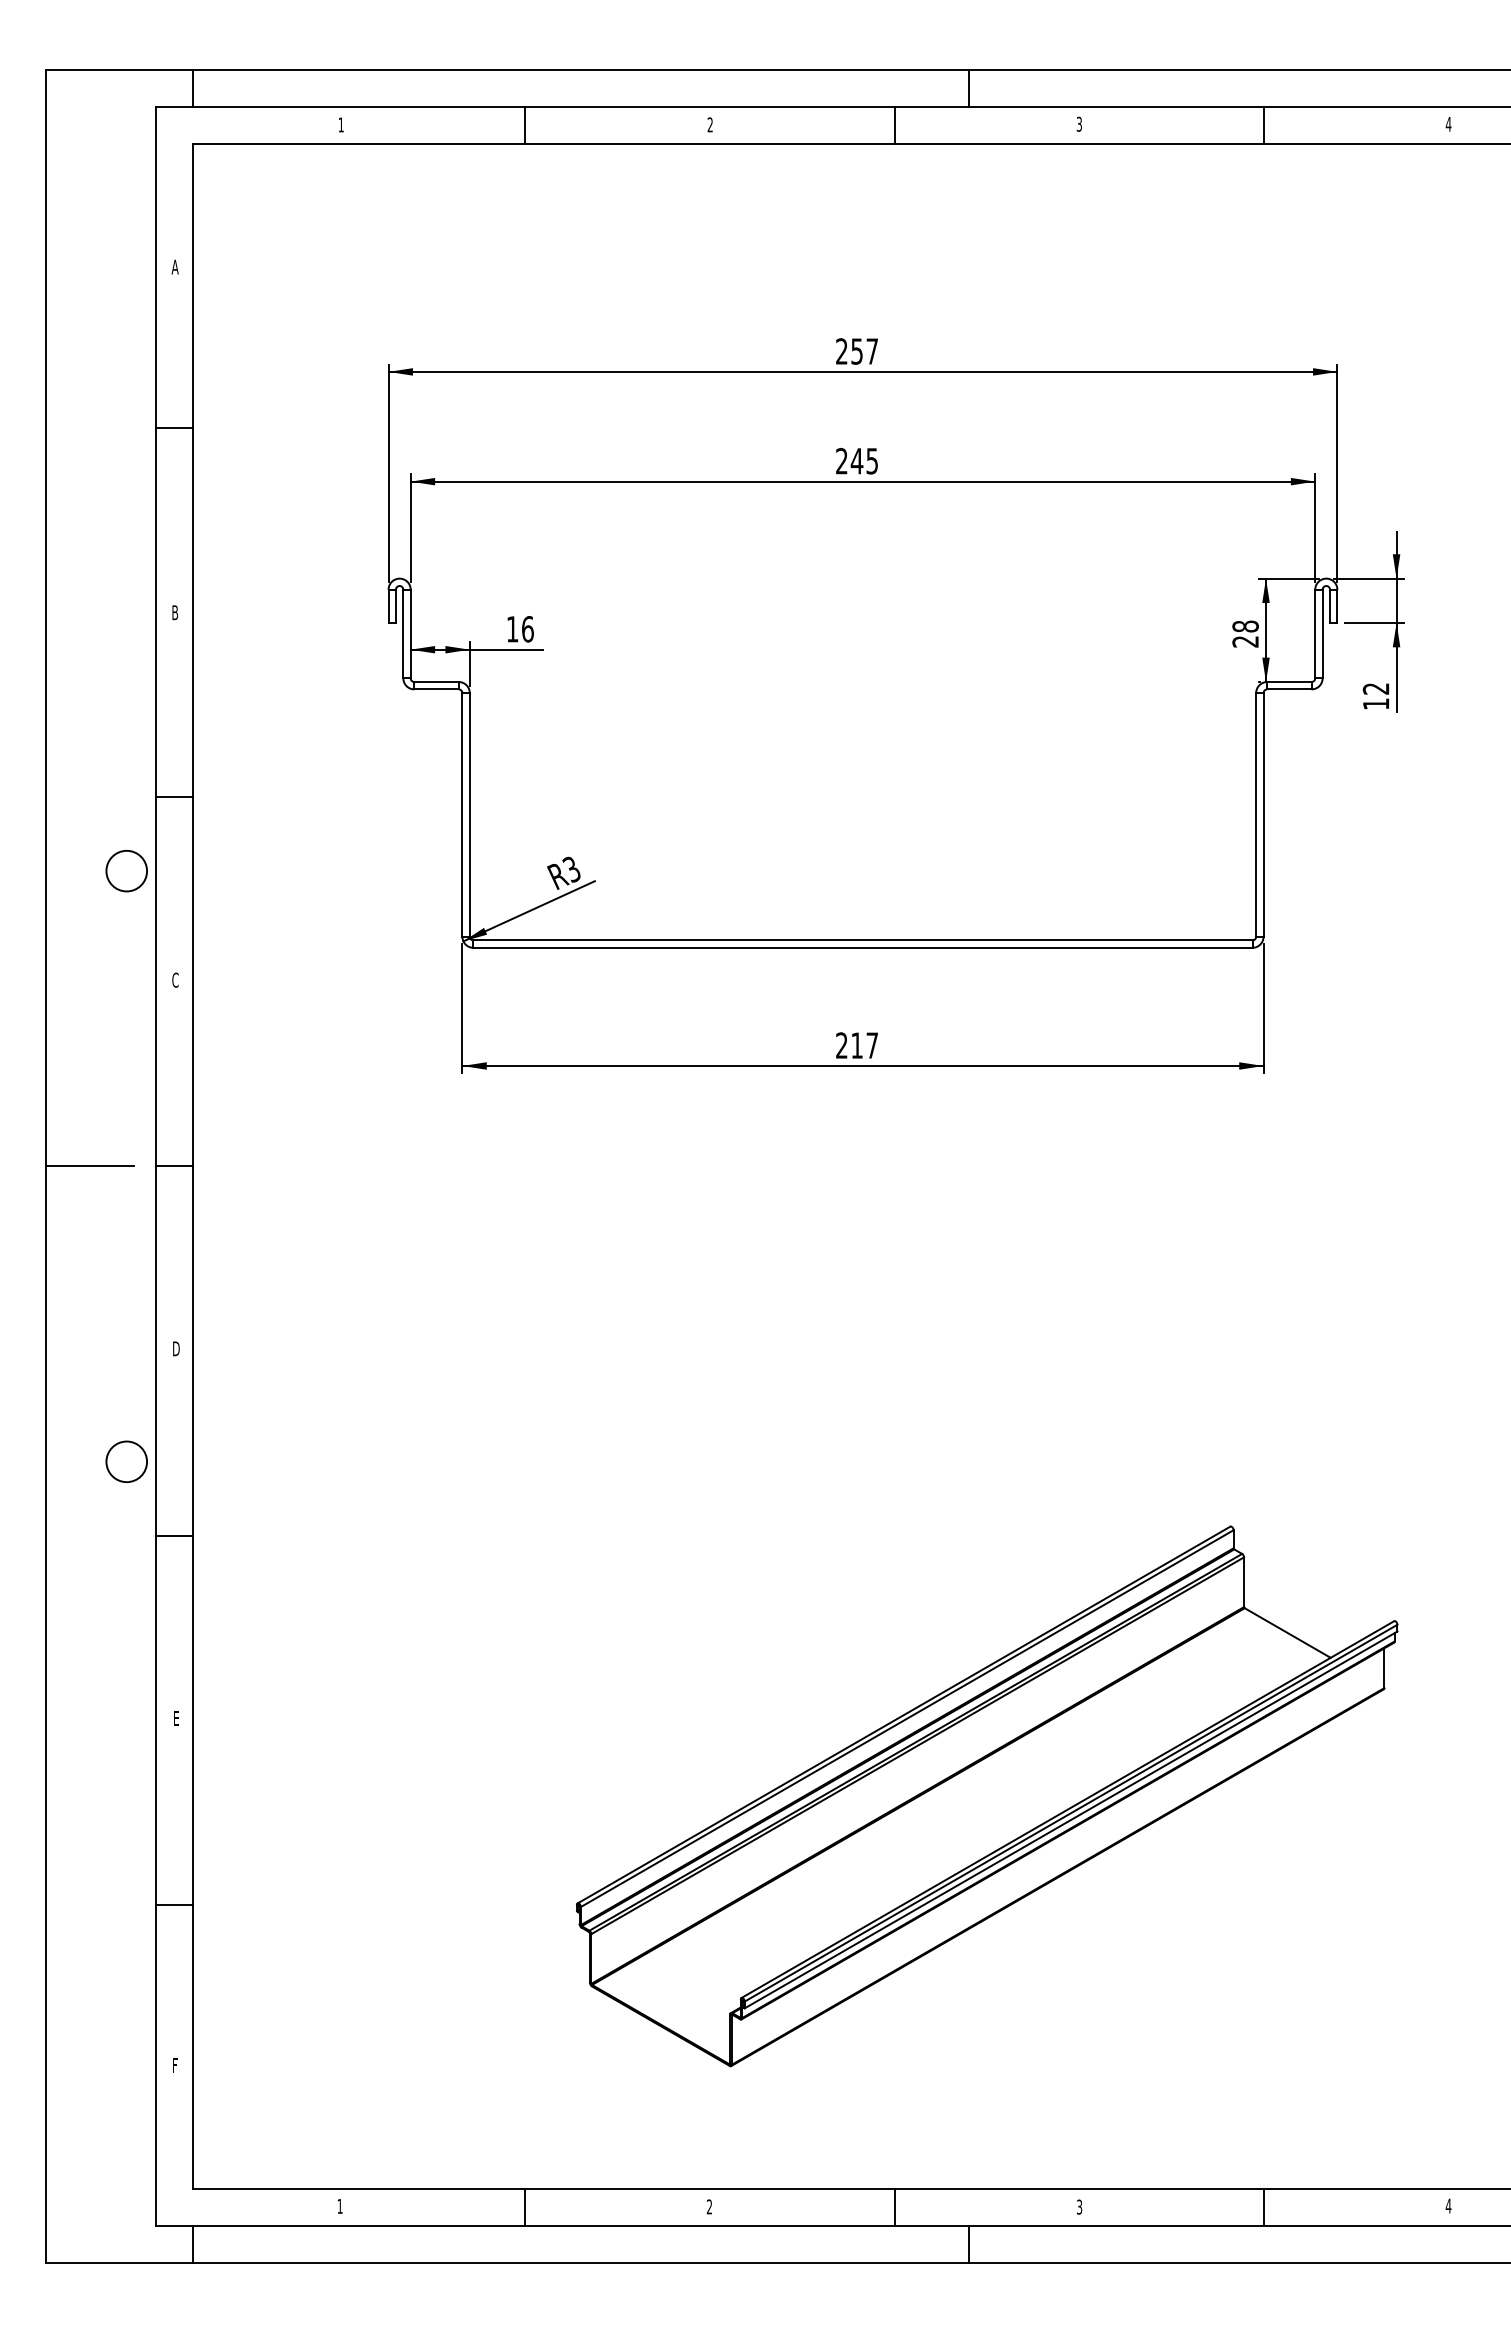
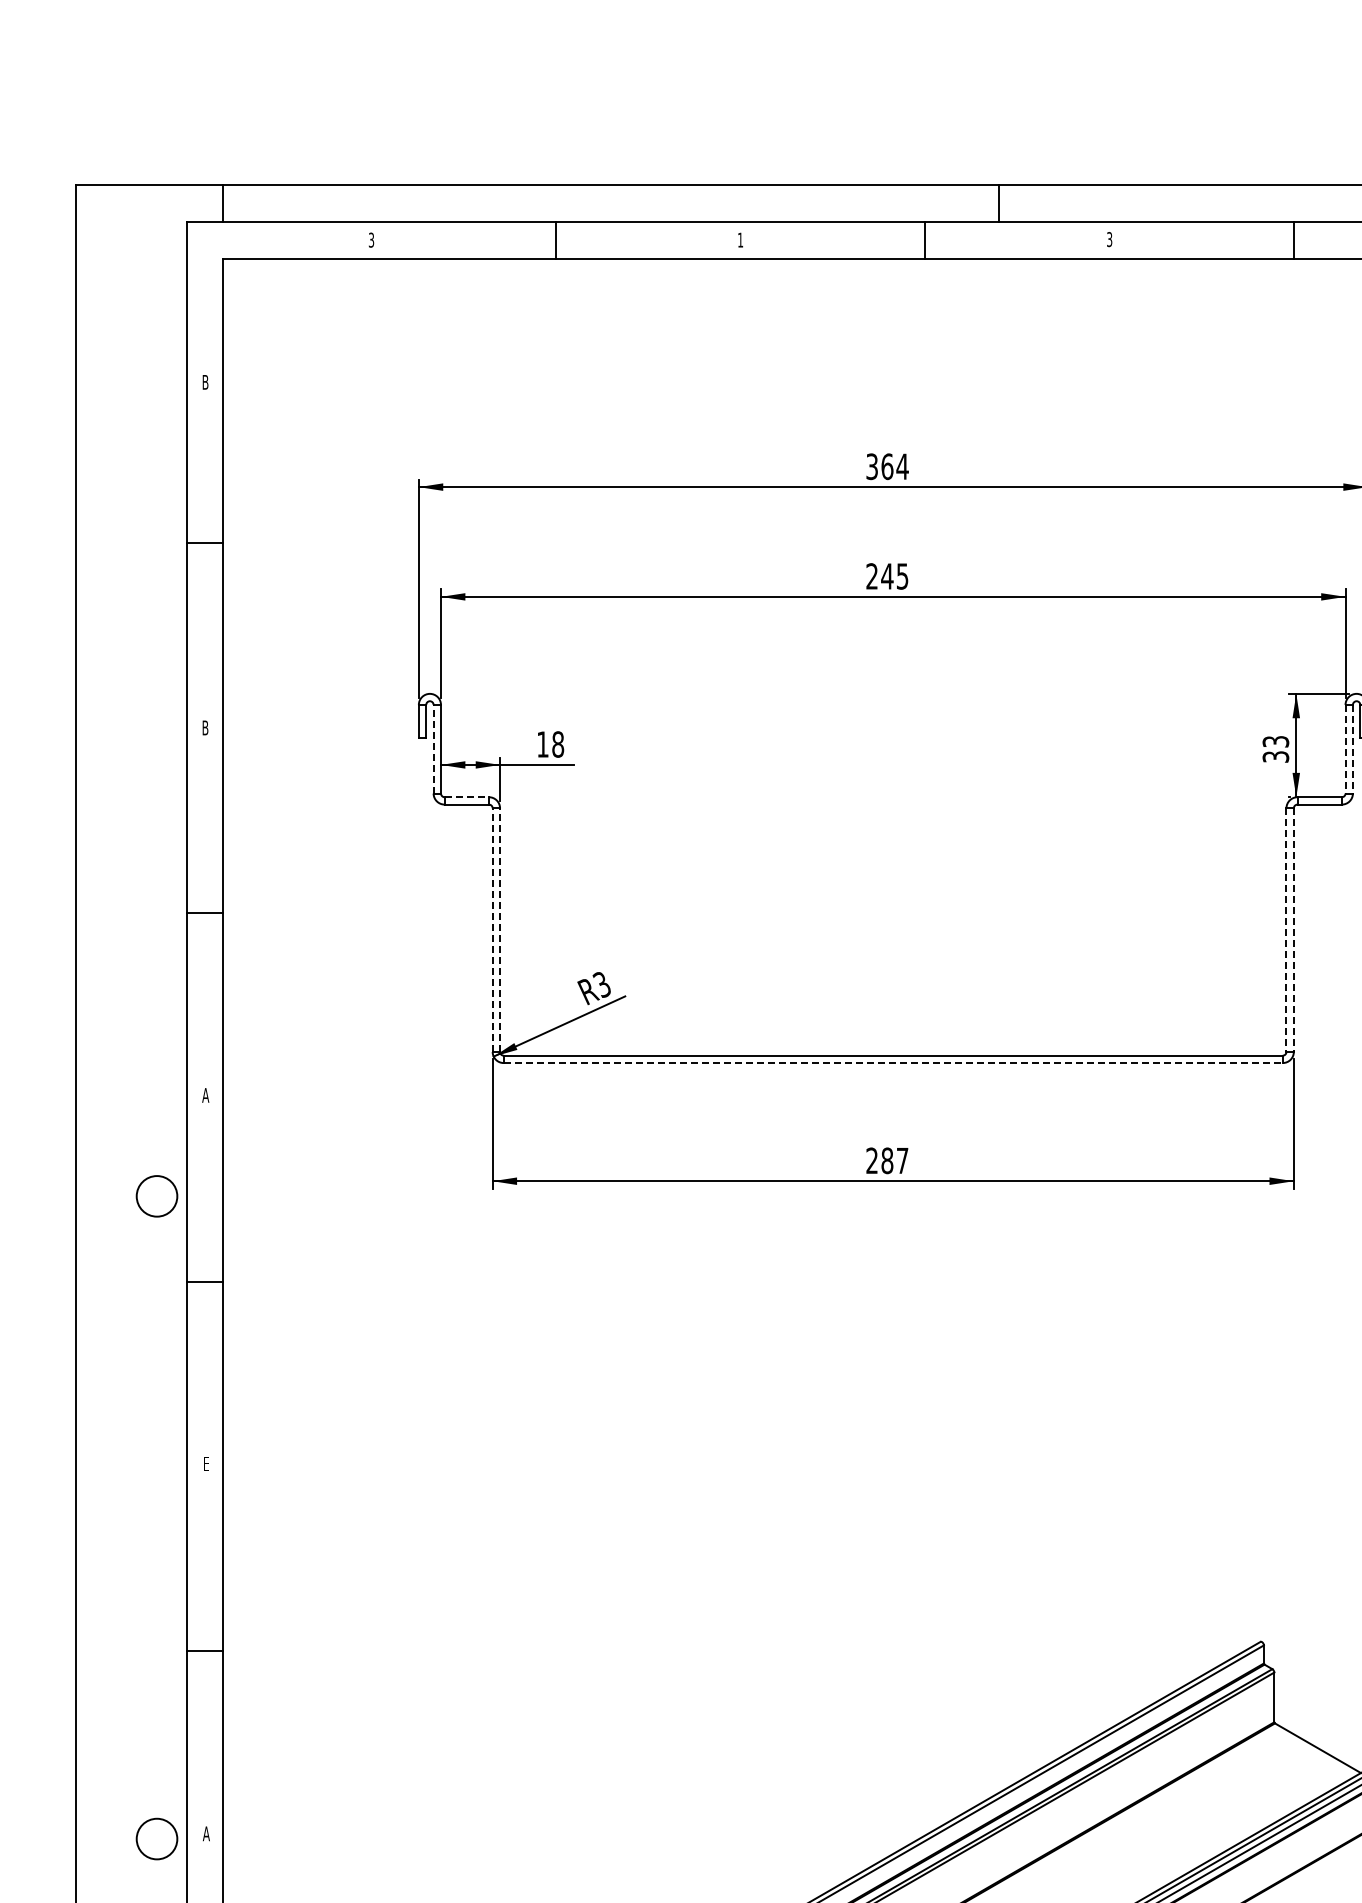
text: (340, 124) -> (370, 239), 1 -> 3
text: (709, 124) -> (739, 239), 2 -> 1
text: (174, 266) -> (204, 381), A -> B
text: (857, 351) -> (887, 466), 257 -> 364
text: (527, 629) -> (557, 744), 16 -> 18
line: (403, 633) -> (433, 748), solid -> dashed
text: (1245, 633) -> (1275, 748), 28 -> 33
line: (1315, 634) -> (1345, 749), solid -> dashed
line: (1322, 634) -> (1352, 749), solid -> dashed
line: (437, 682) -> (467, 797), solid -> dashed
line: (462, 814) -> (492, 929), solid -> dashed
line: (469, 814) -> (499, 929), solid -> dashed
line: (1256, 814) -> (1286, 929), solid -> dashed
line: (1263, 814) -> (1293, 929), solid -> dashed
circle: (126, 870) -> (156, 1195), moved
line: (862, 947) -> (892, 1062), solid -> dashed
text: (175, 979) -> (205, 1094), C -> A
text: (857, 1045) -> (887, 1160), 217 -> 287
line: (89, 1166) -> (119, 1281), removed
text: (176, 1348) -> (206, 1463), D -> E
circle: (126, 1461) -> (156, 1838), moved
text: (175, 1718) -> (205, 1833), E -> A

